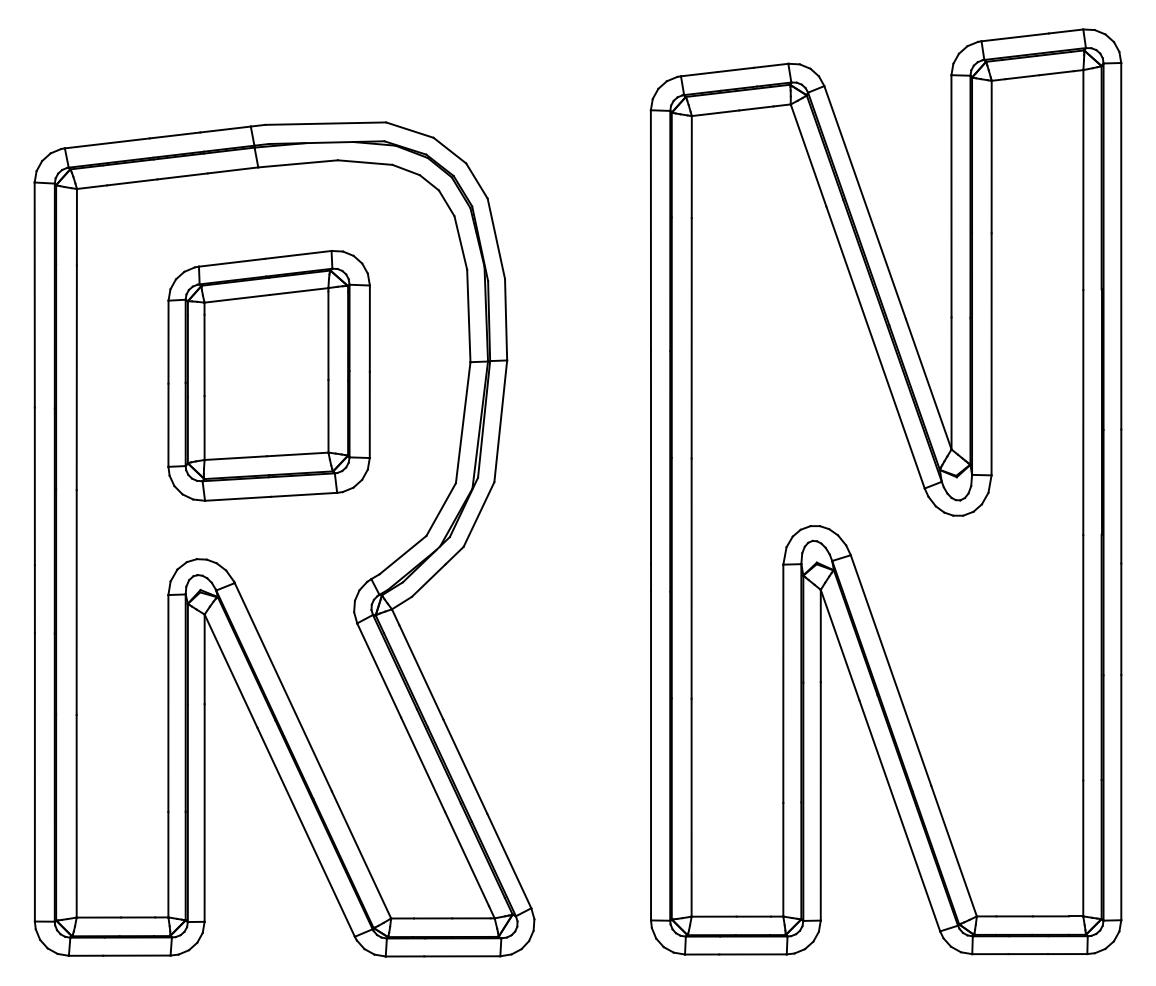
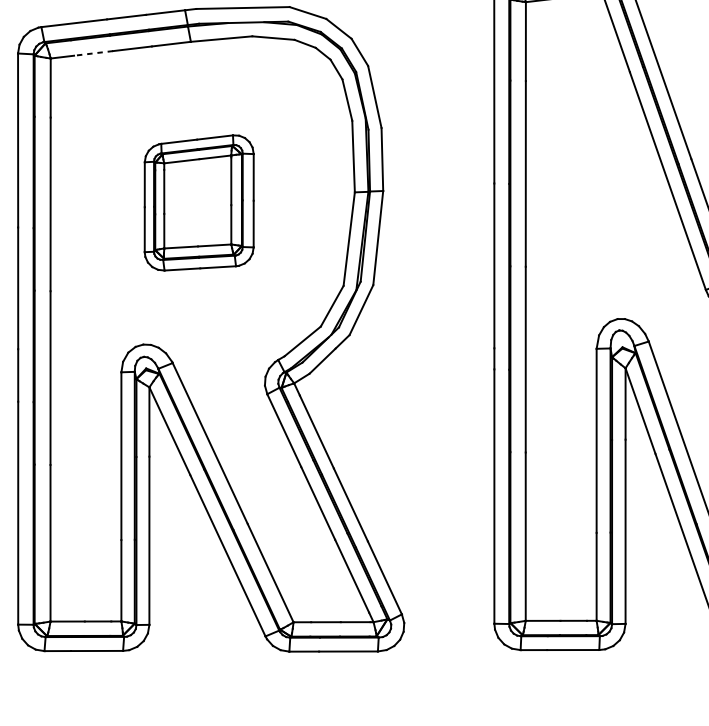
line: (131, 182) -> (92, 53), solid -> dashed
part: (268, 375) -> (198, 202), size x0.7

